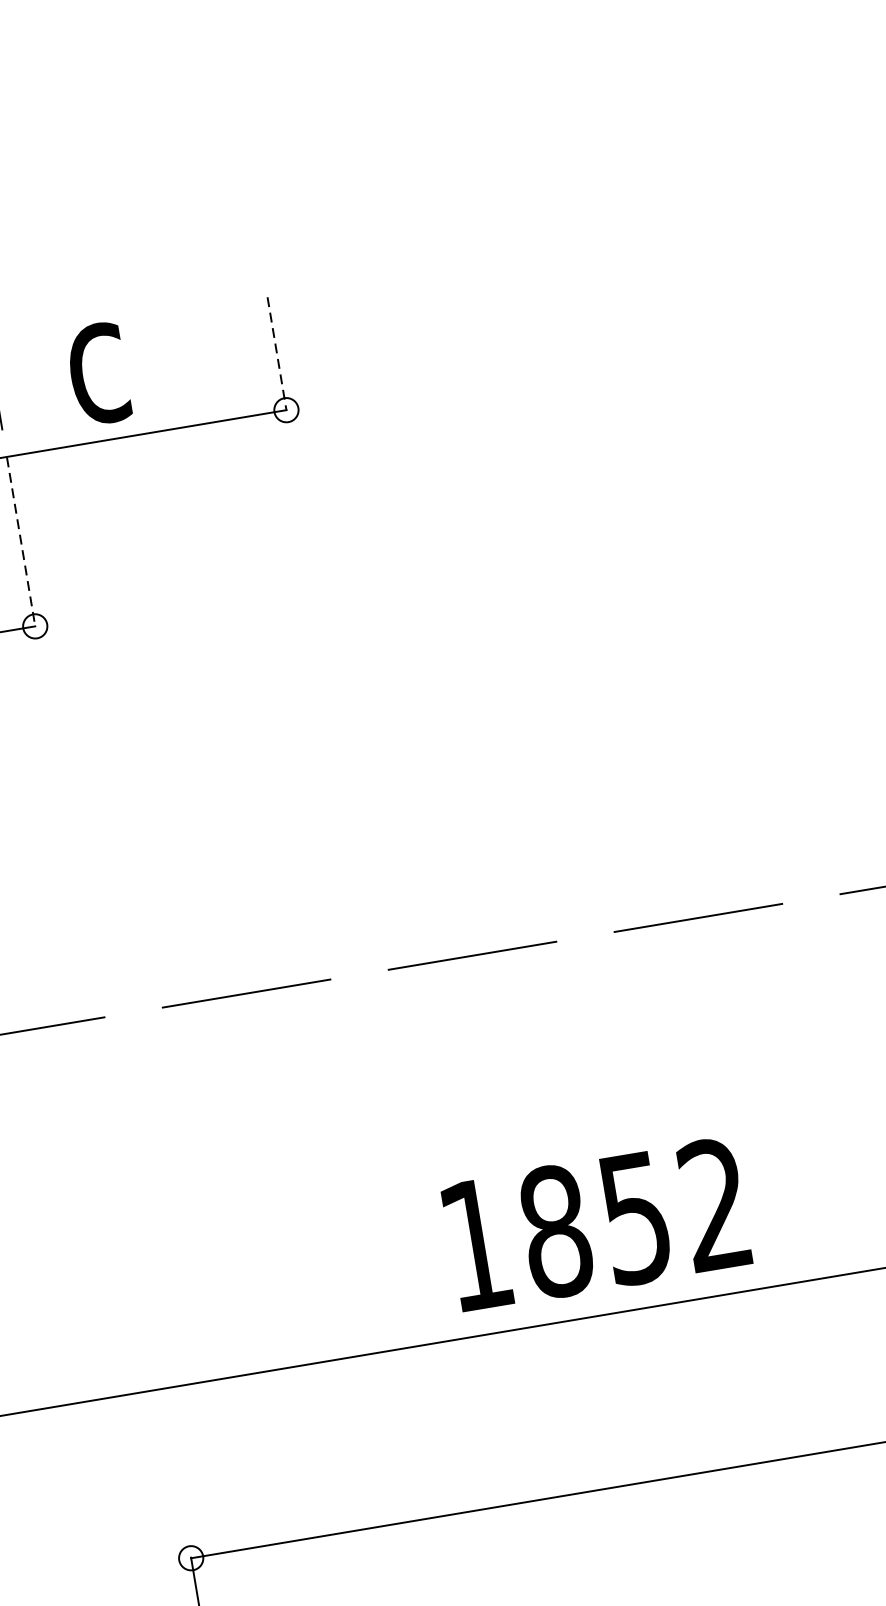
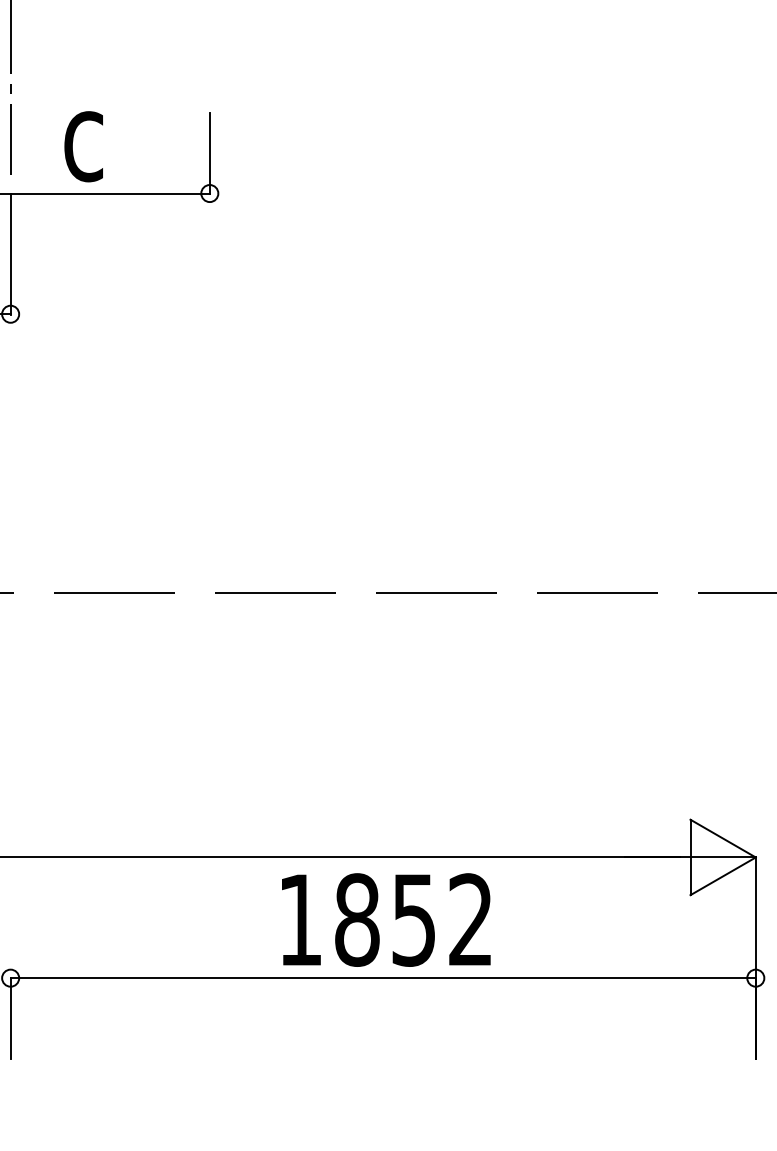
line: (276, 355) -> (209, 154), dashed -> solid
line: (21, 542) -> (10, 254), dashed -> solid
text: (596, 1223) -> (386, 919), moved

